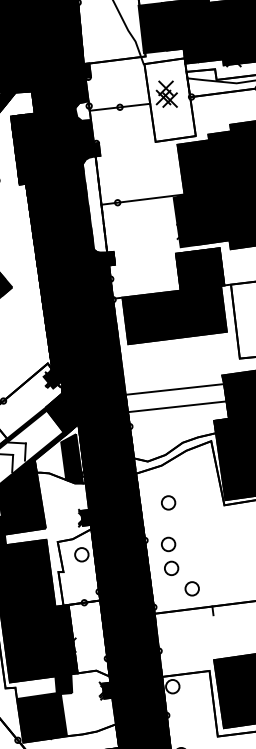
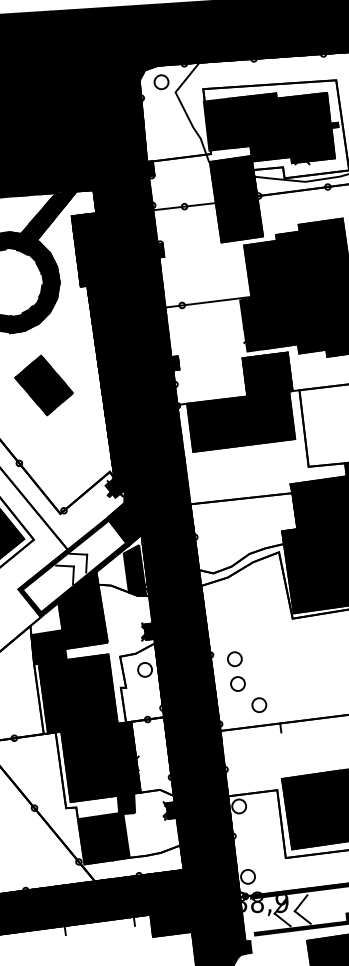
fill: (170, 99) -> (236, 198), added
fill: (83, 110) -> (146, 210), added
fill: (94, 204) -> (158, 307), added
line: (176, 406) -> (241, 498), moved
circle: (168, 503) -> (234, 616), removed

